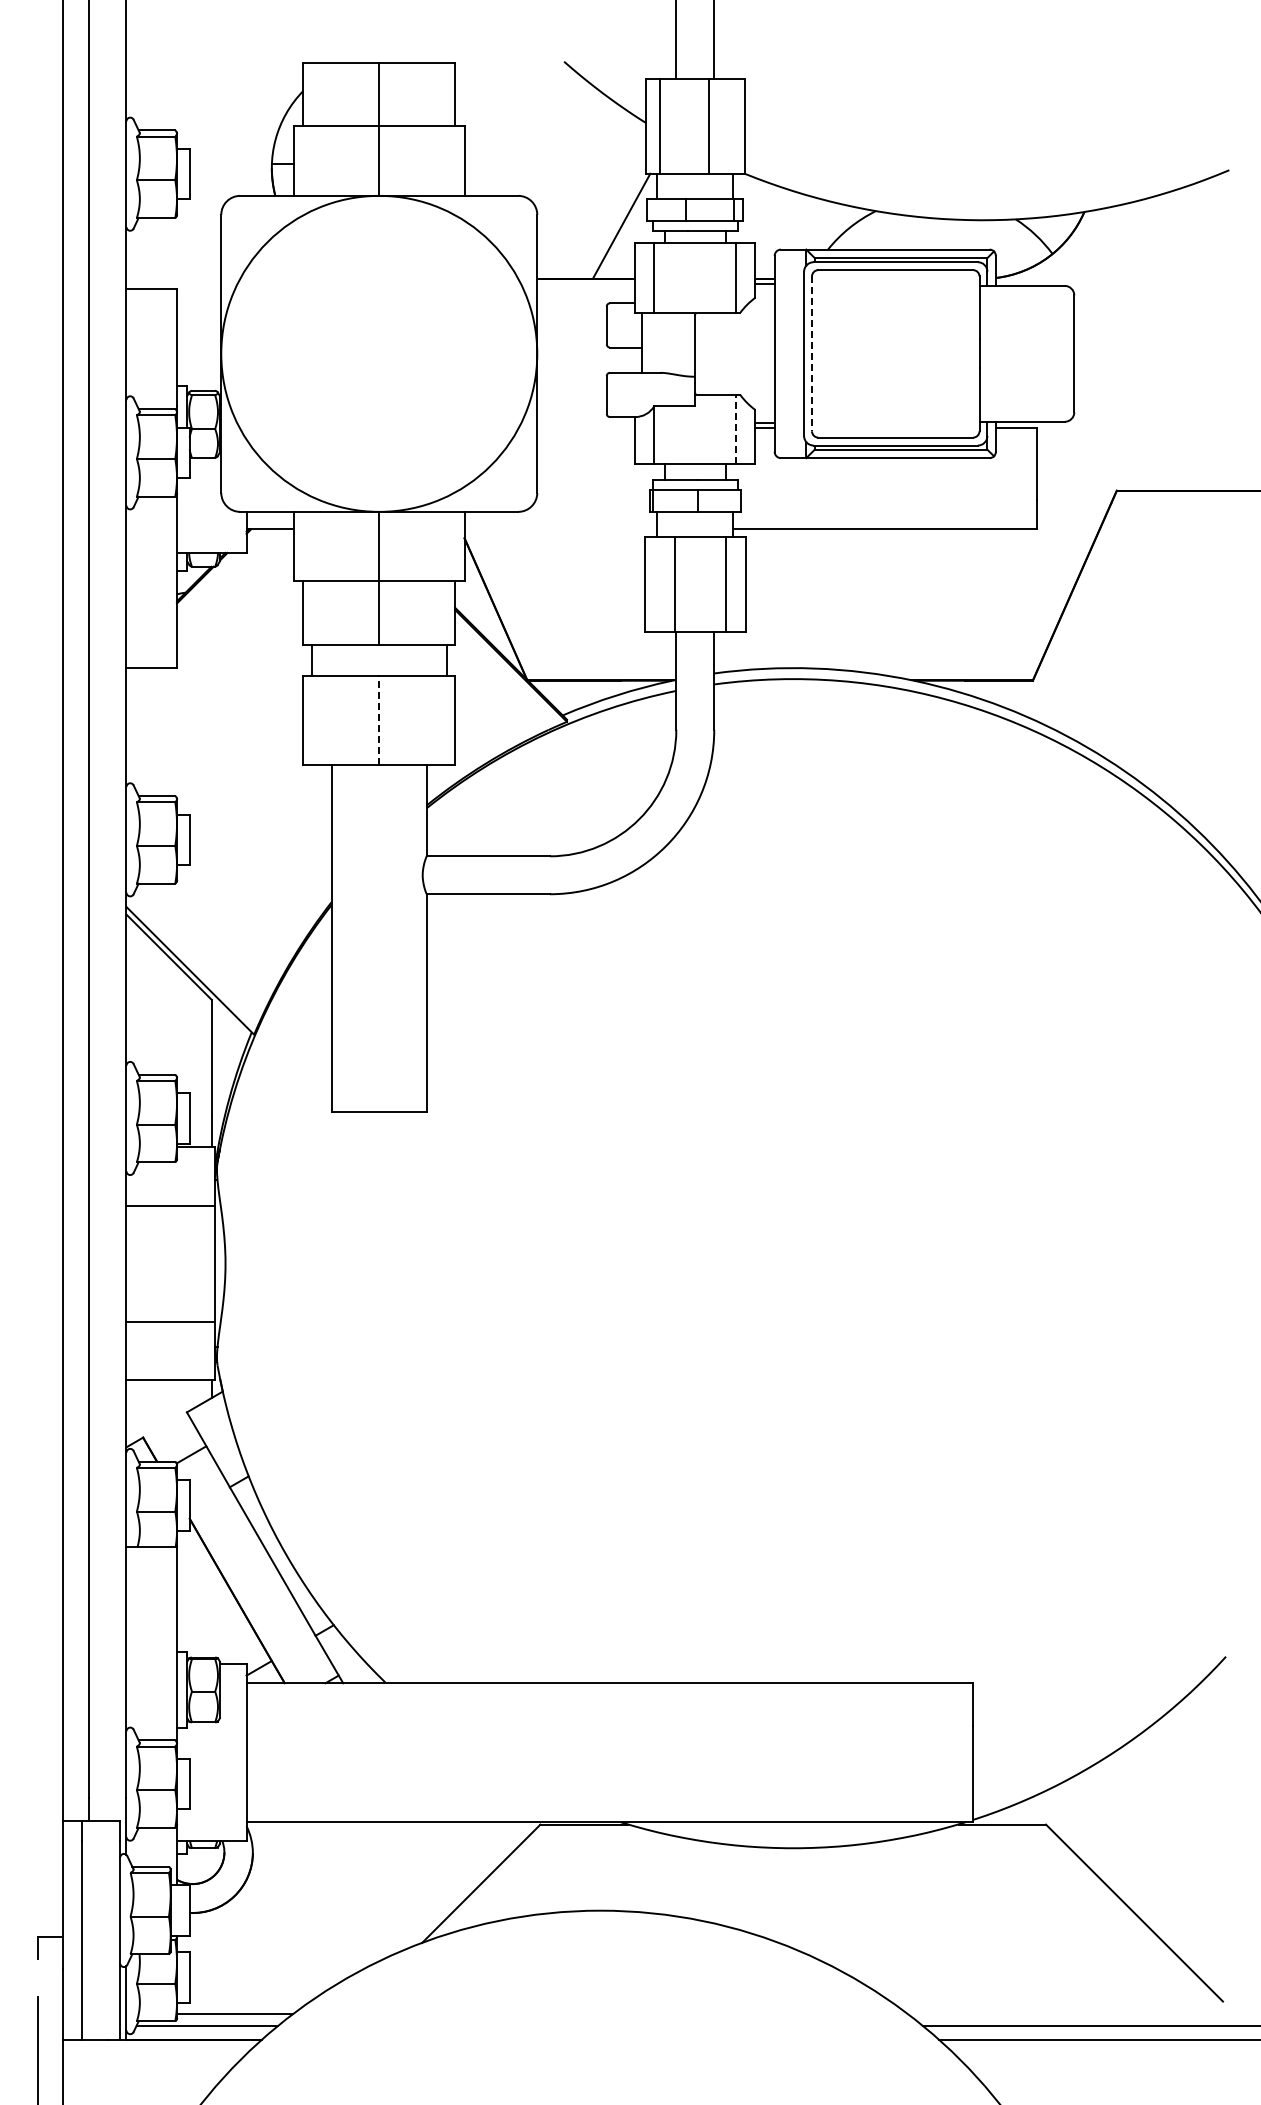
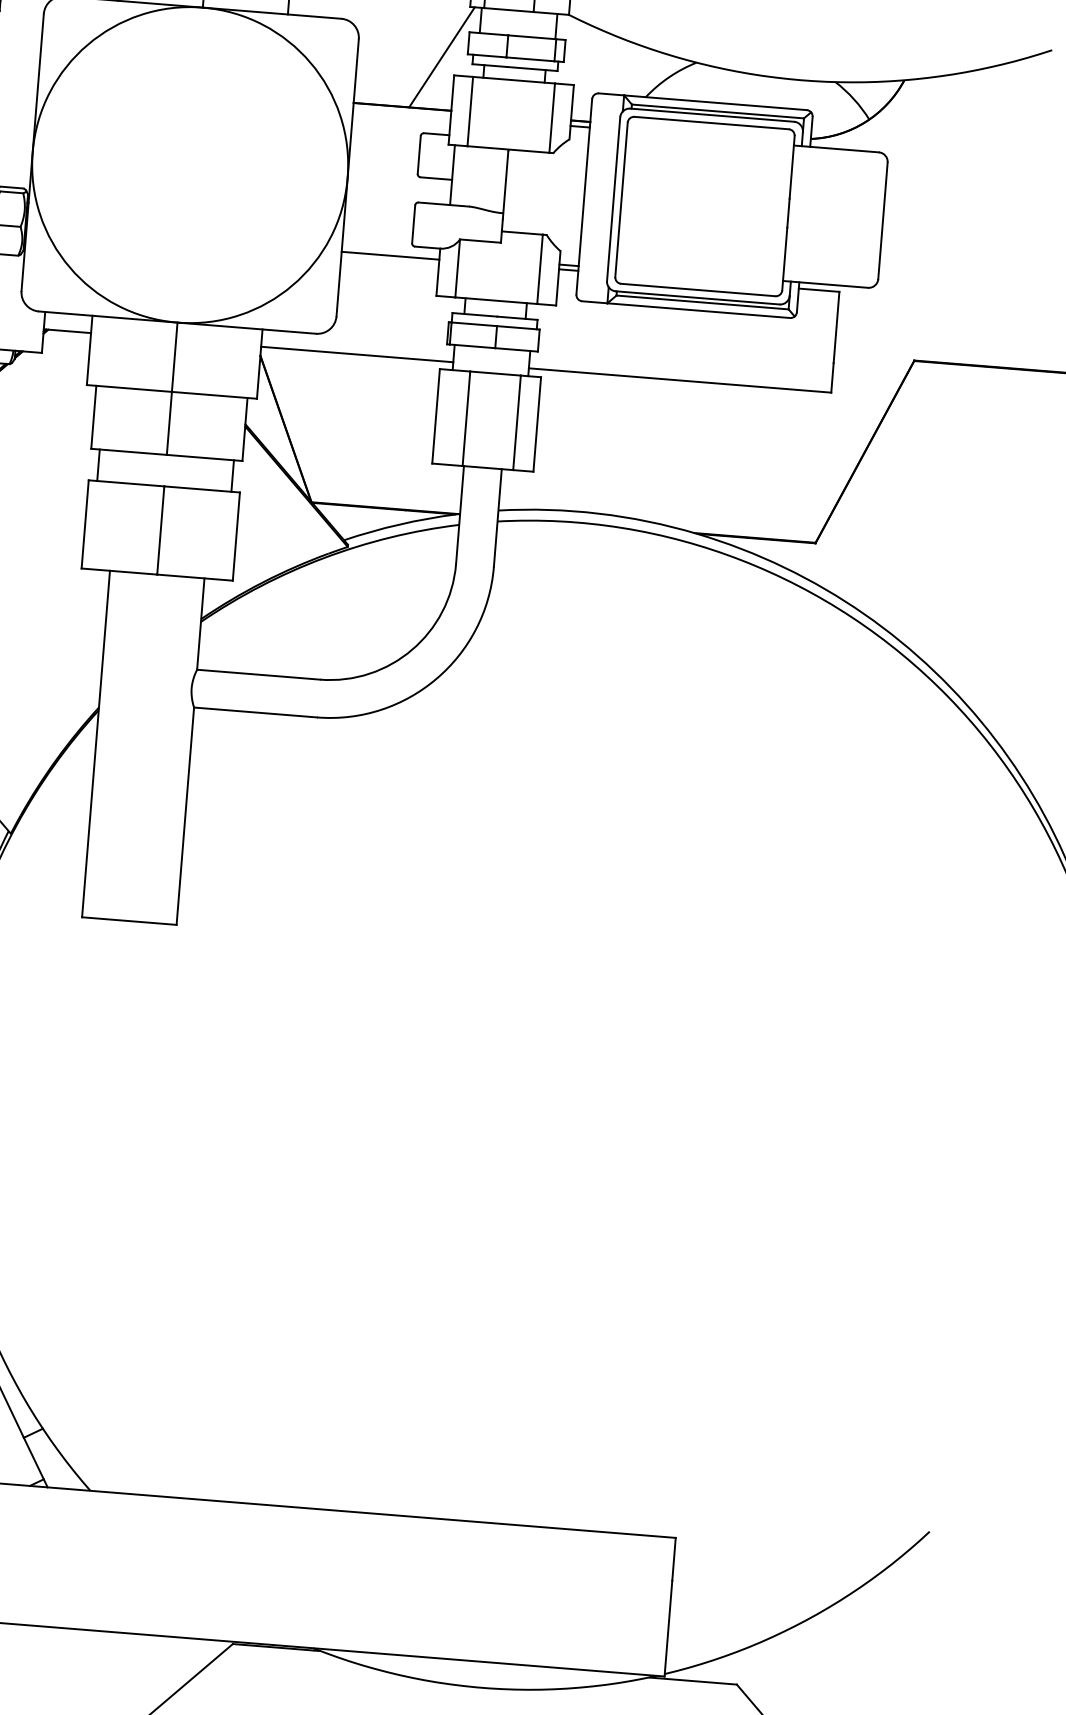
line: (812, 354) -> (621, 200), dashed -> solid
line: (586, 428) -> (390, 256), added
line: (736, 429) -> (540, 269), dashed -> solid
line: (560, 529) -> (356, 354), added
line: (379, 719) -> (161, 529), dashed -> solid

